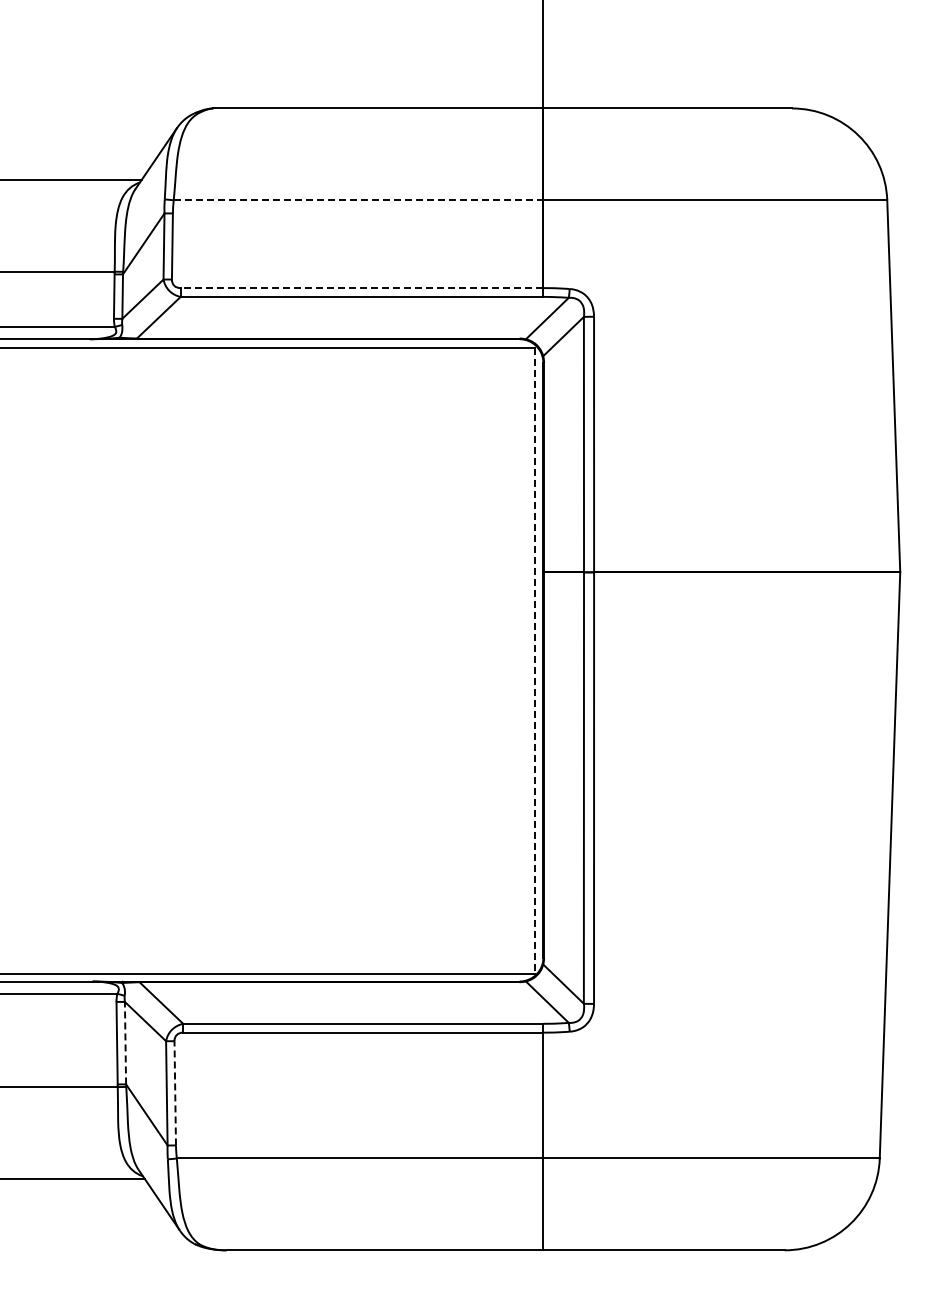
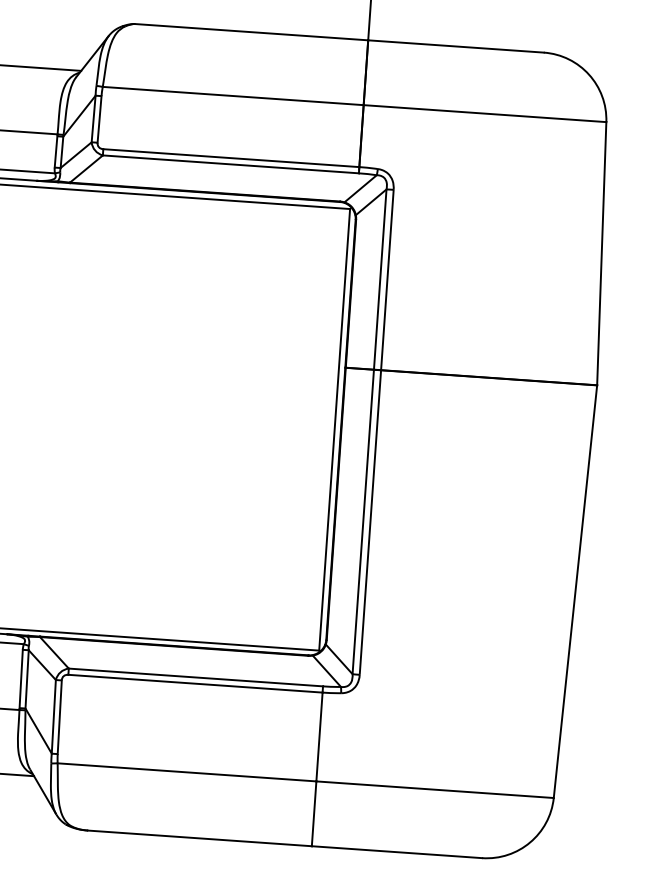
line: (358, 200) -> (233, 96), dashed -> solid
line: (361, 288) -> (230, 158), dashed -> solid
line: (534, 660) -> (334, 429), dashed -> solid
line: (125, 1042) -> (27, 678), dashed -> solid
line: (175, 1092) -> (59, 716), dashed -> solid

